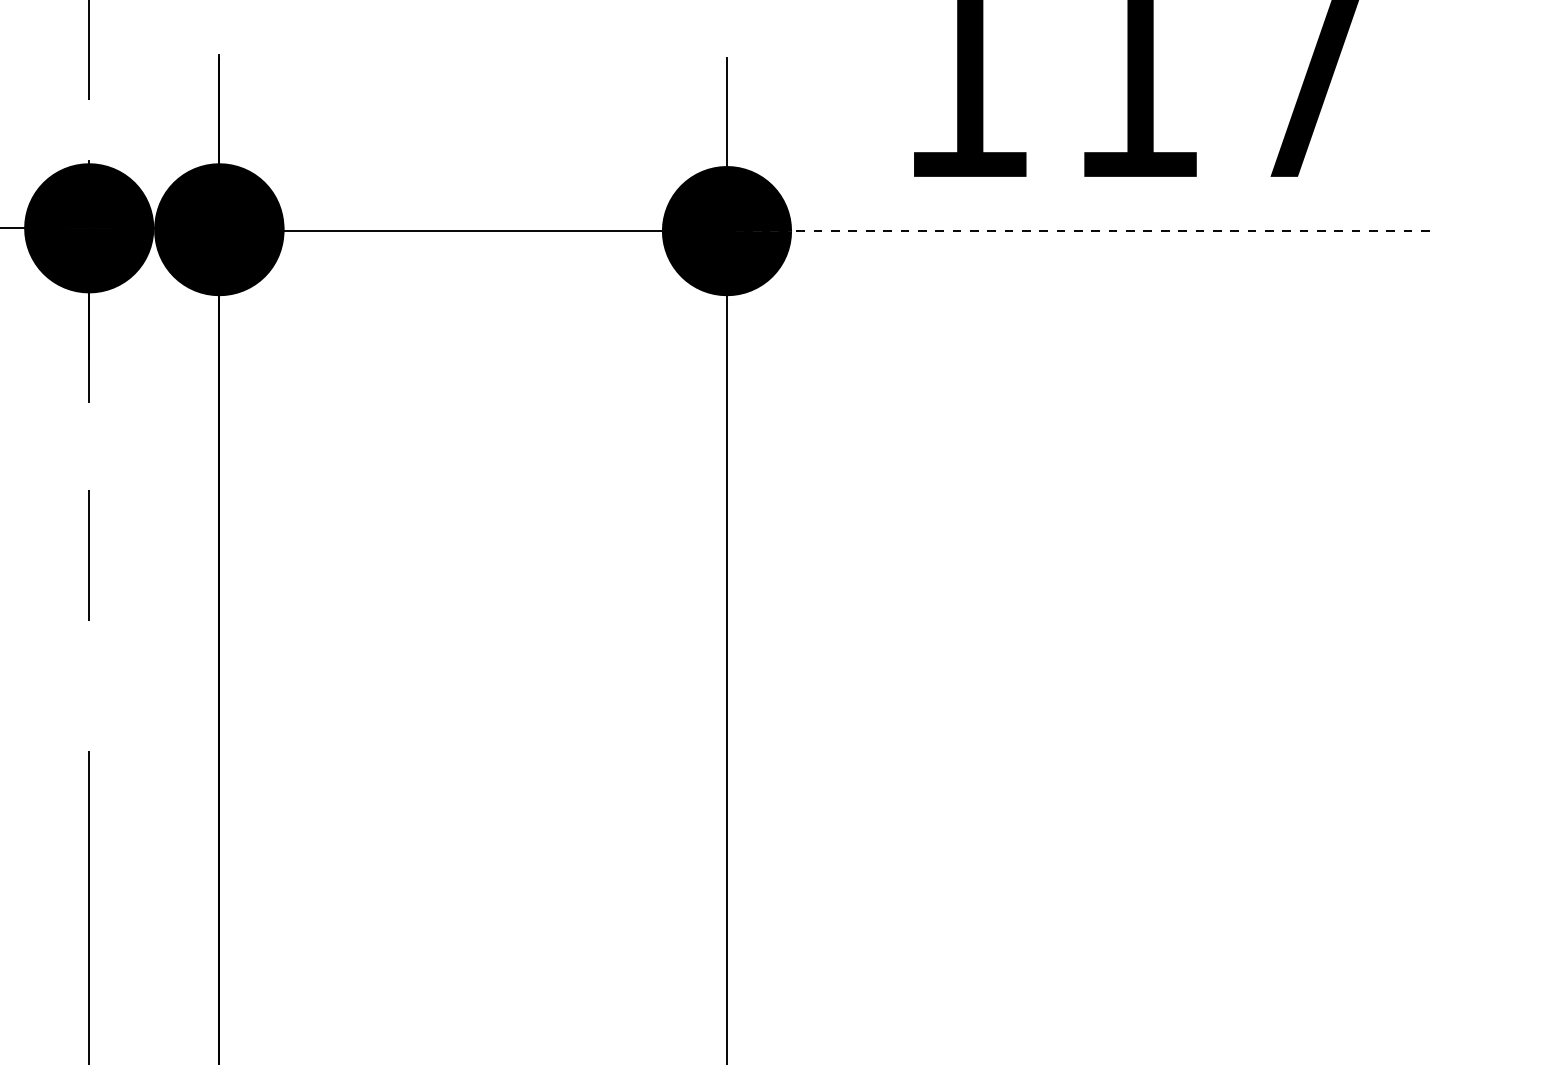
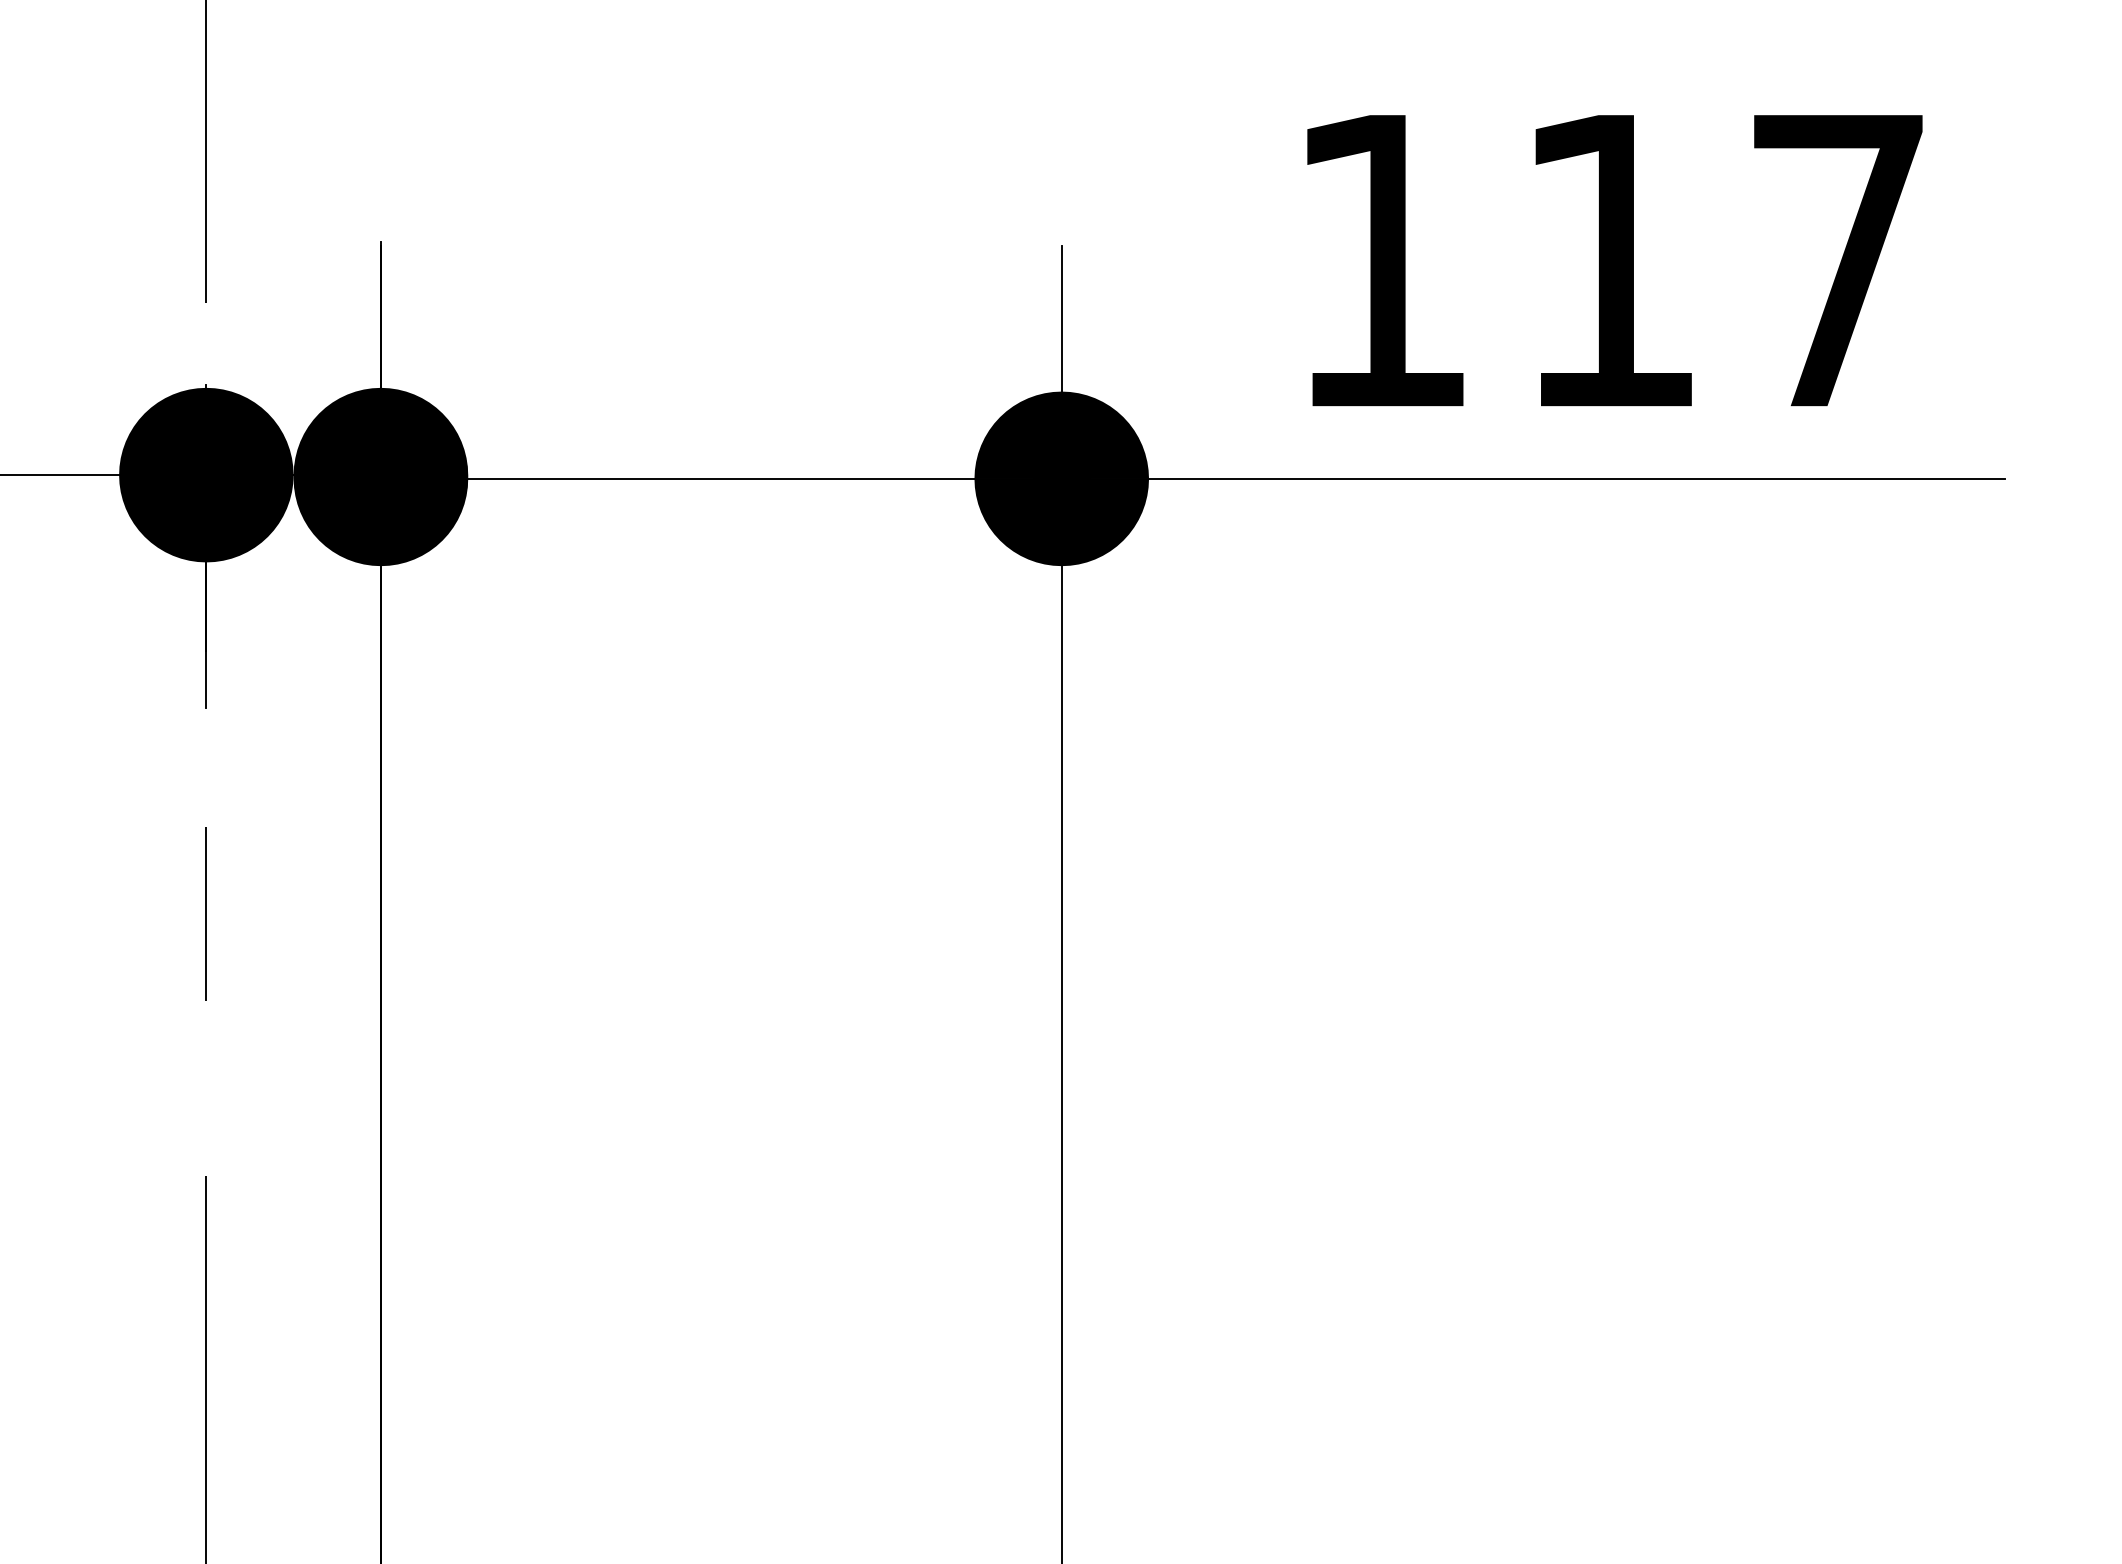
line: (1078, 230) -> (1533, 478), dashed -> solid

